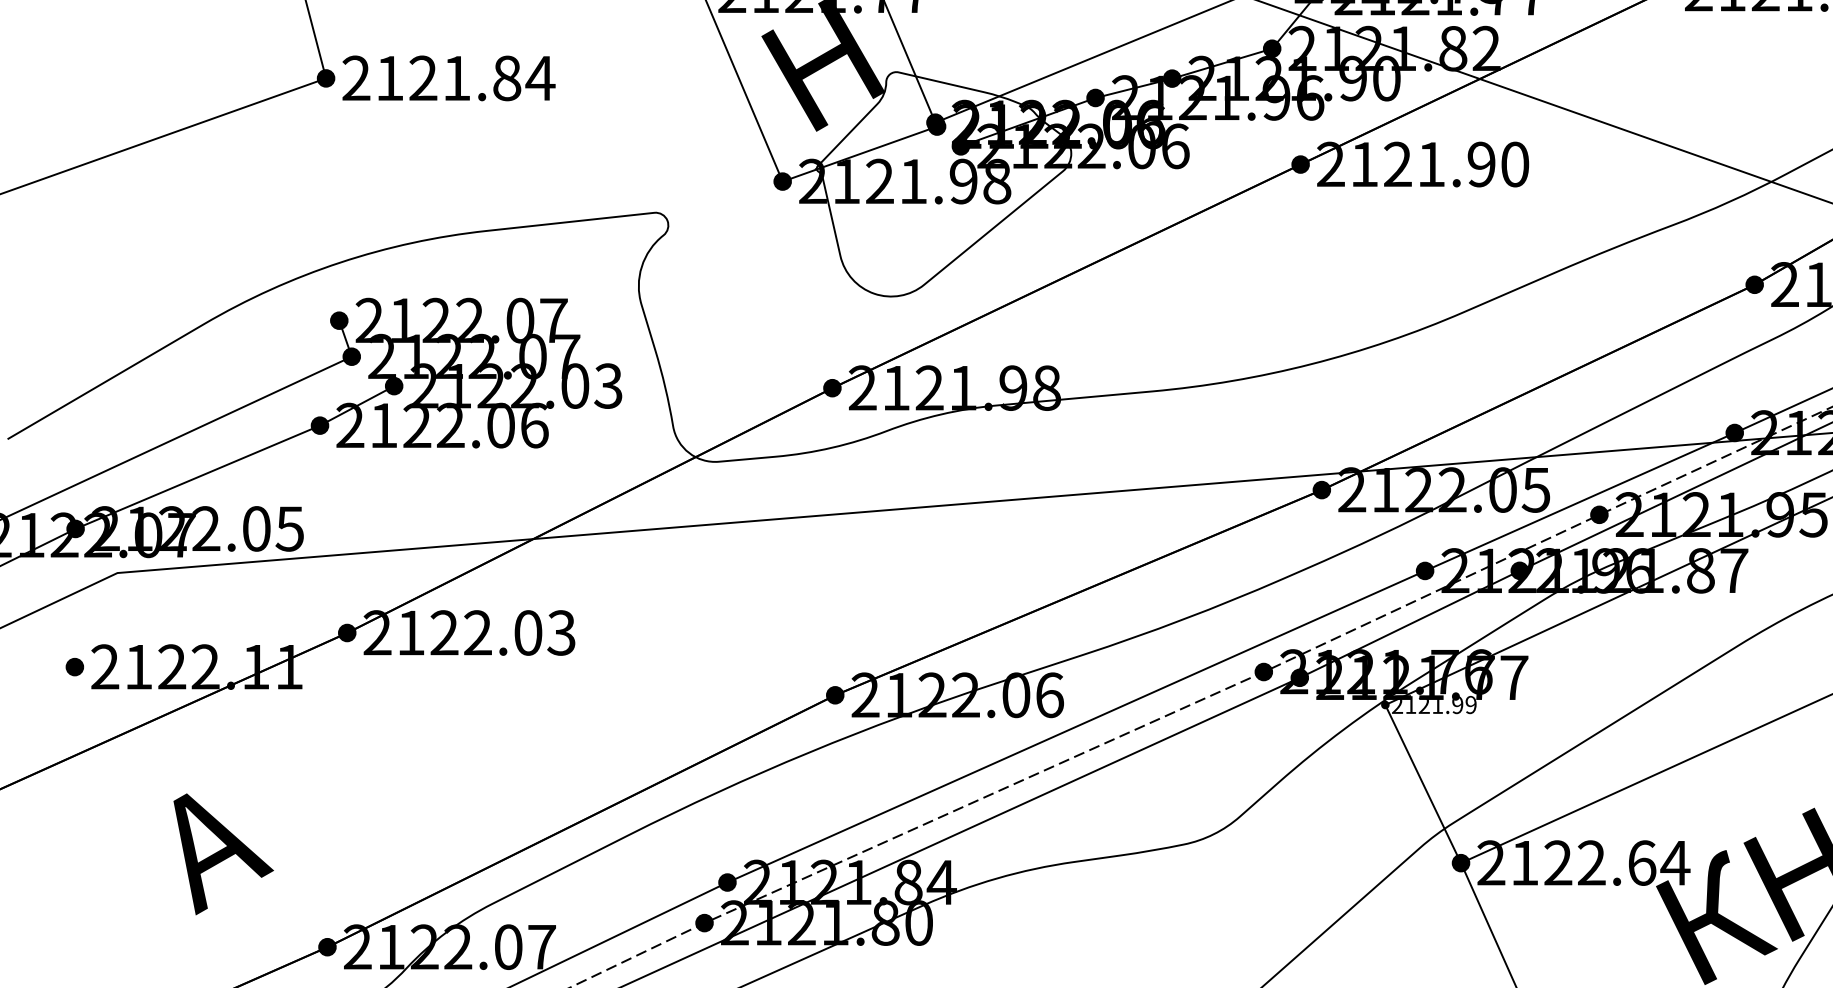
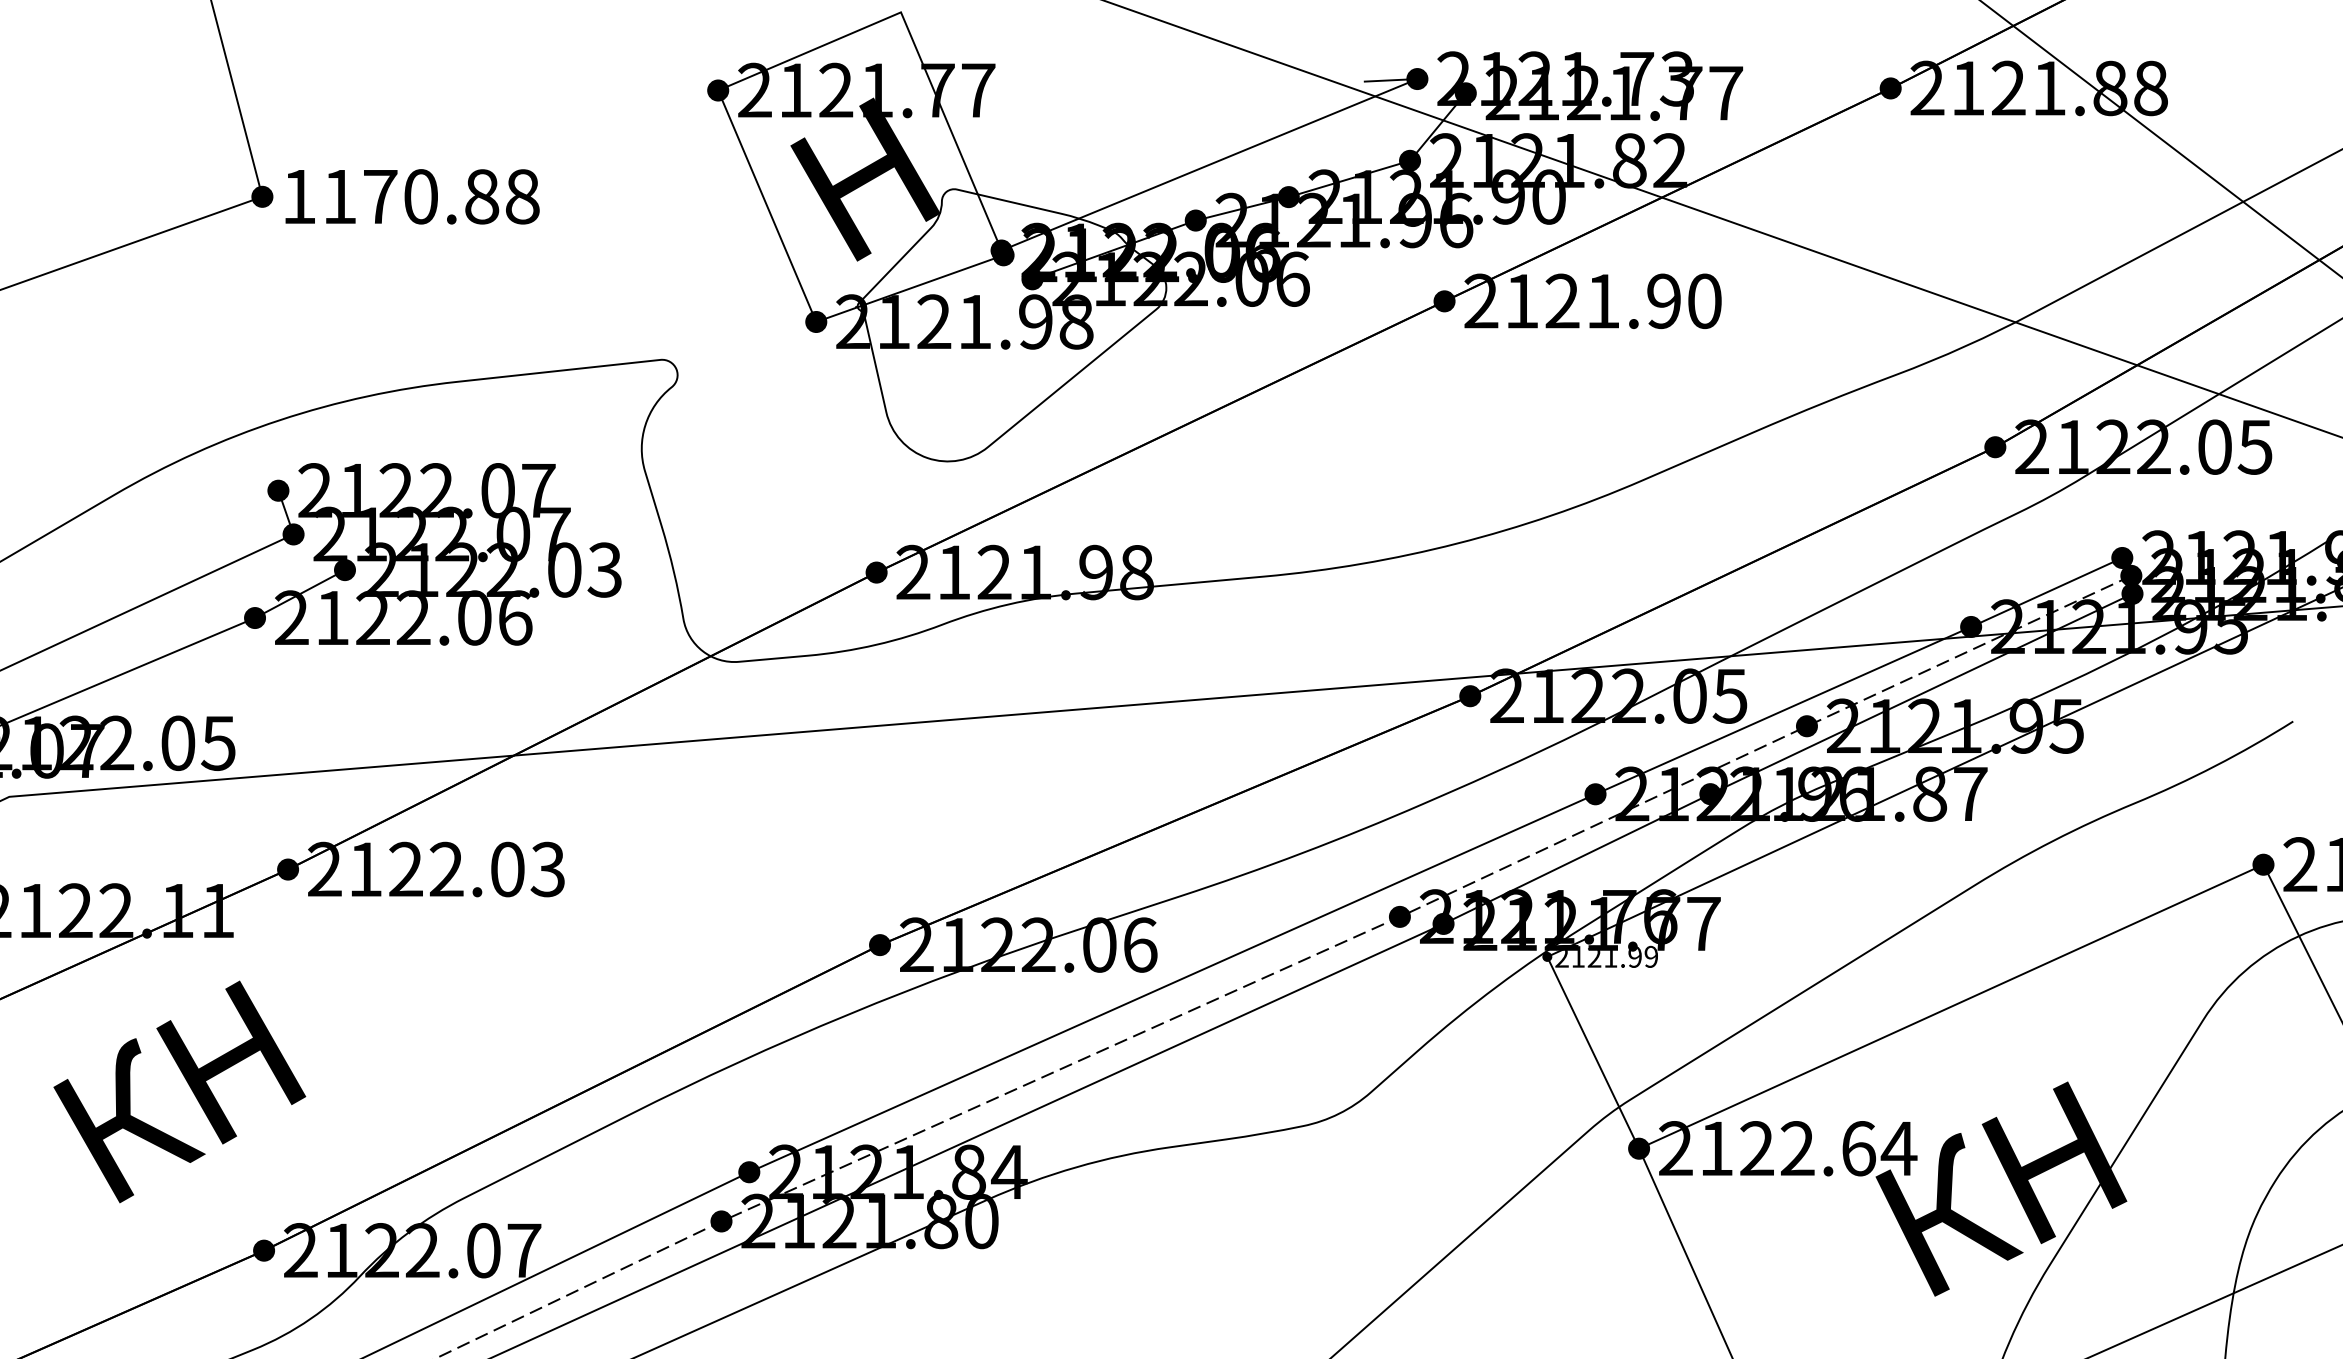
text: (448, 78) -> (411, 196), 2121.84 -> 1170.88
text: (257, 819) -> (179, 1095), А -> КН

